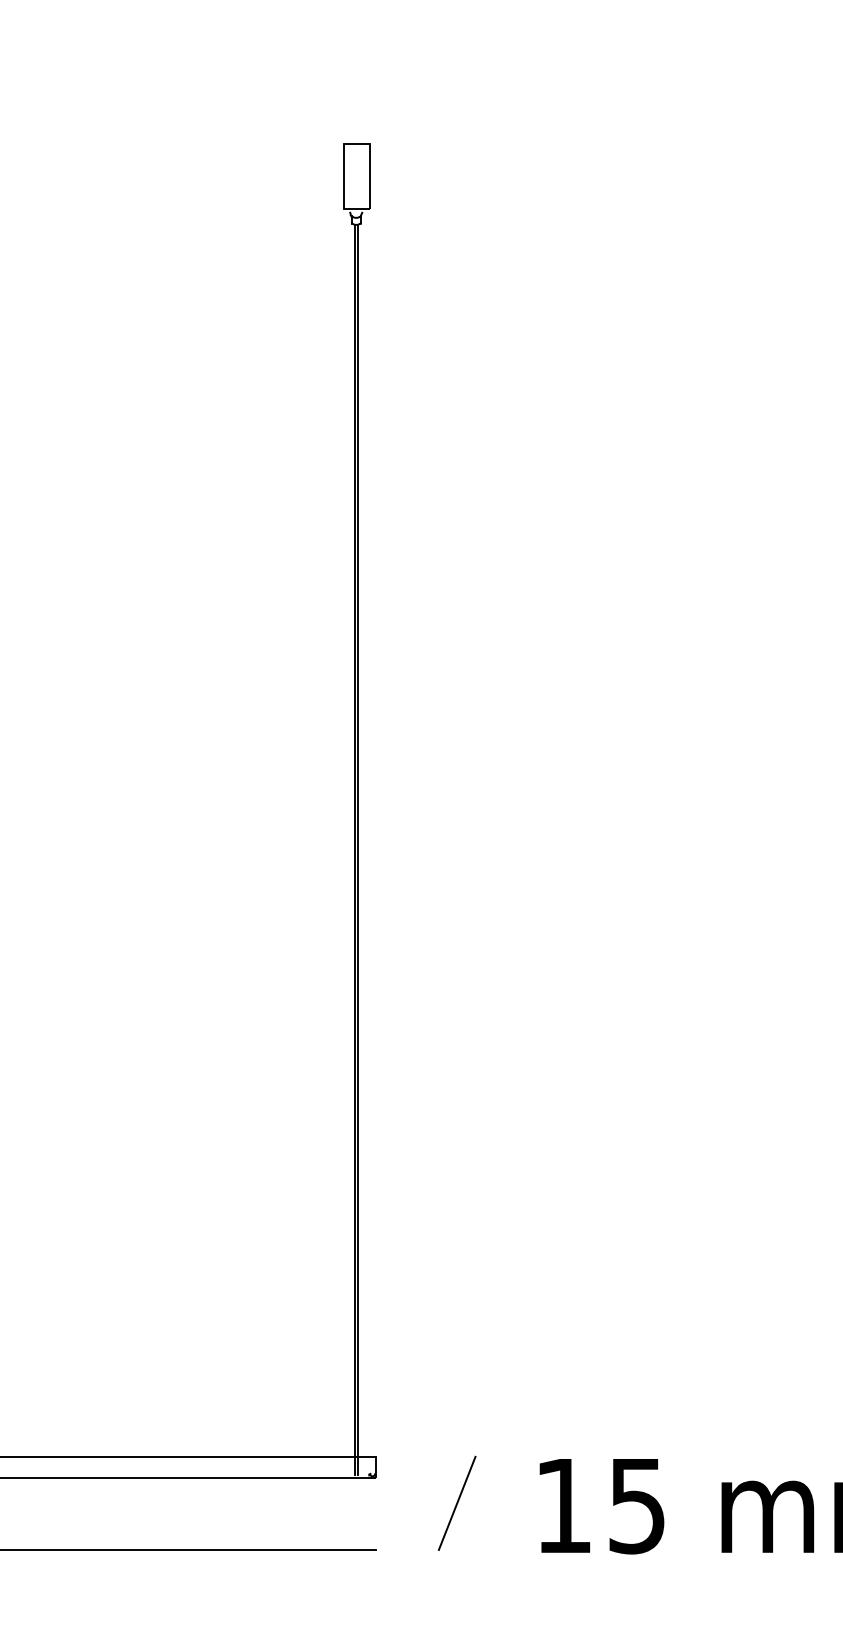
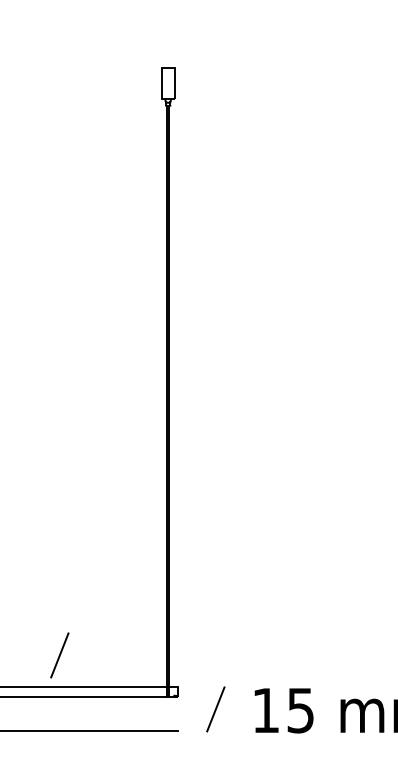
line: (125, 1389) -> (59, 655), added

